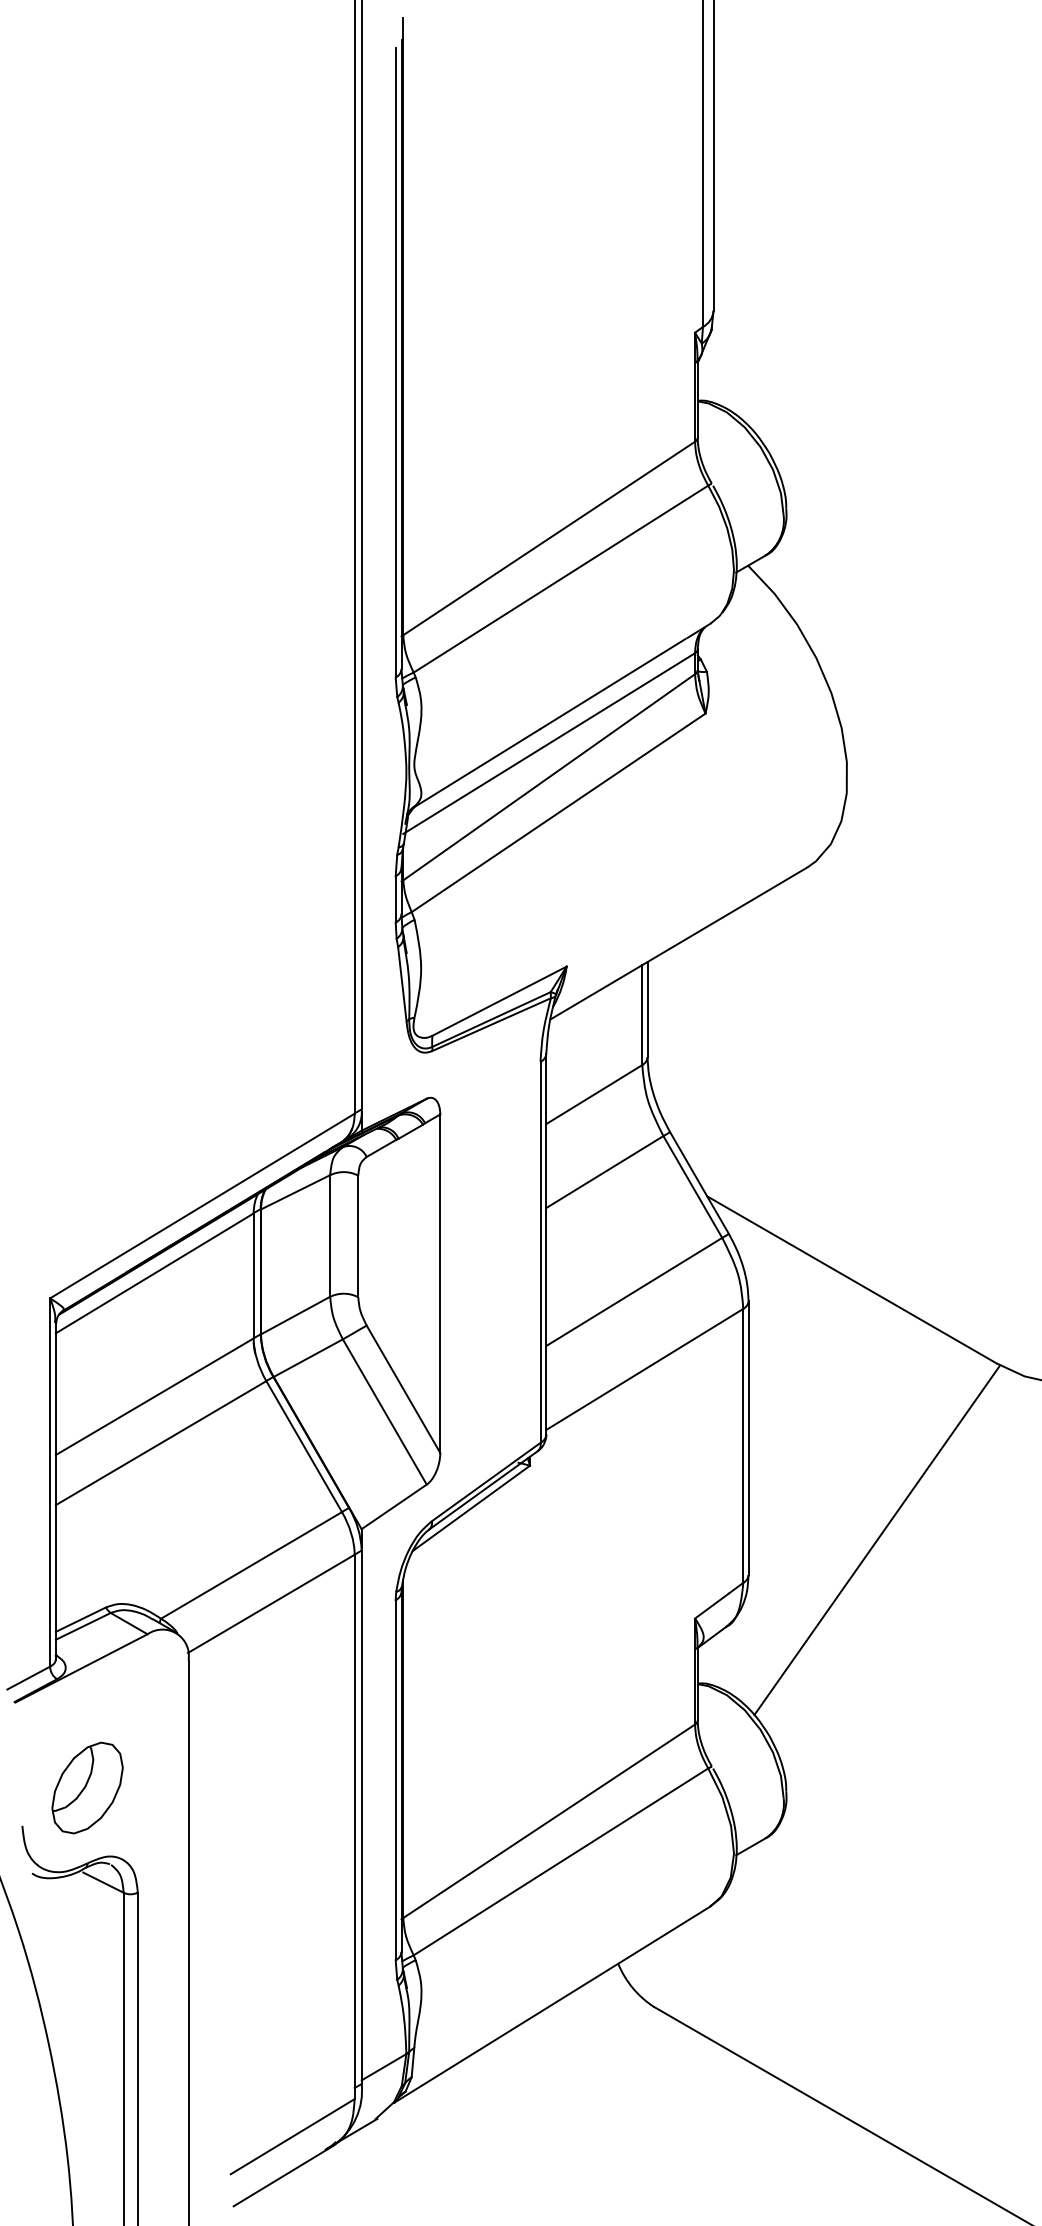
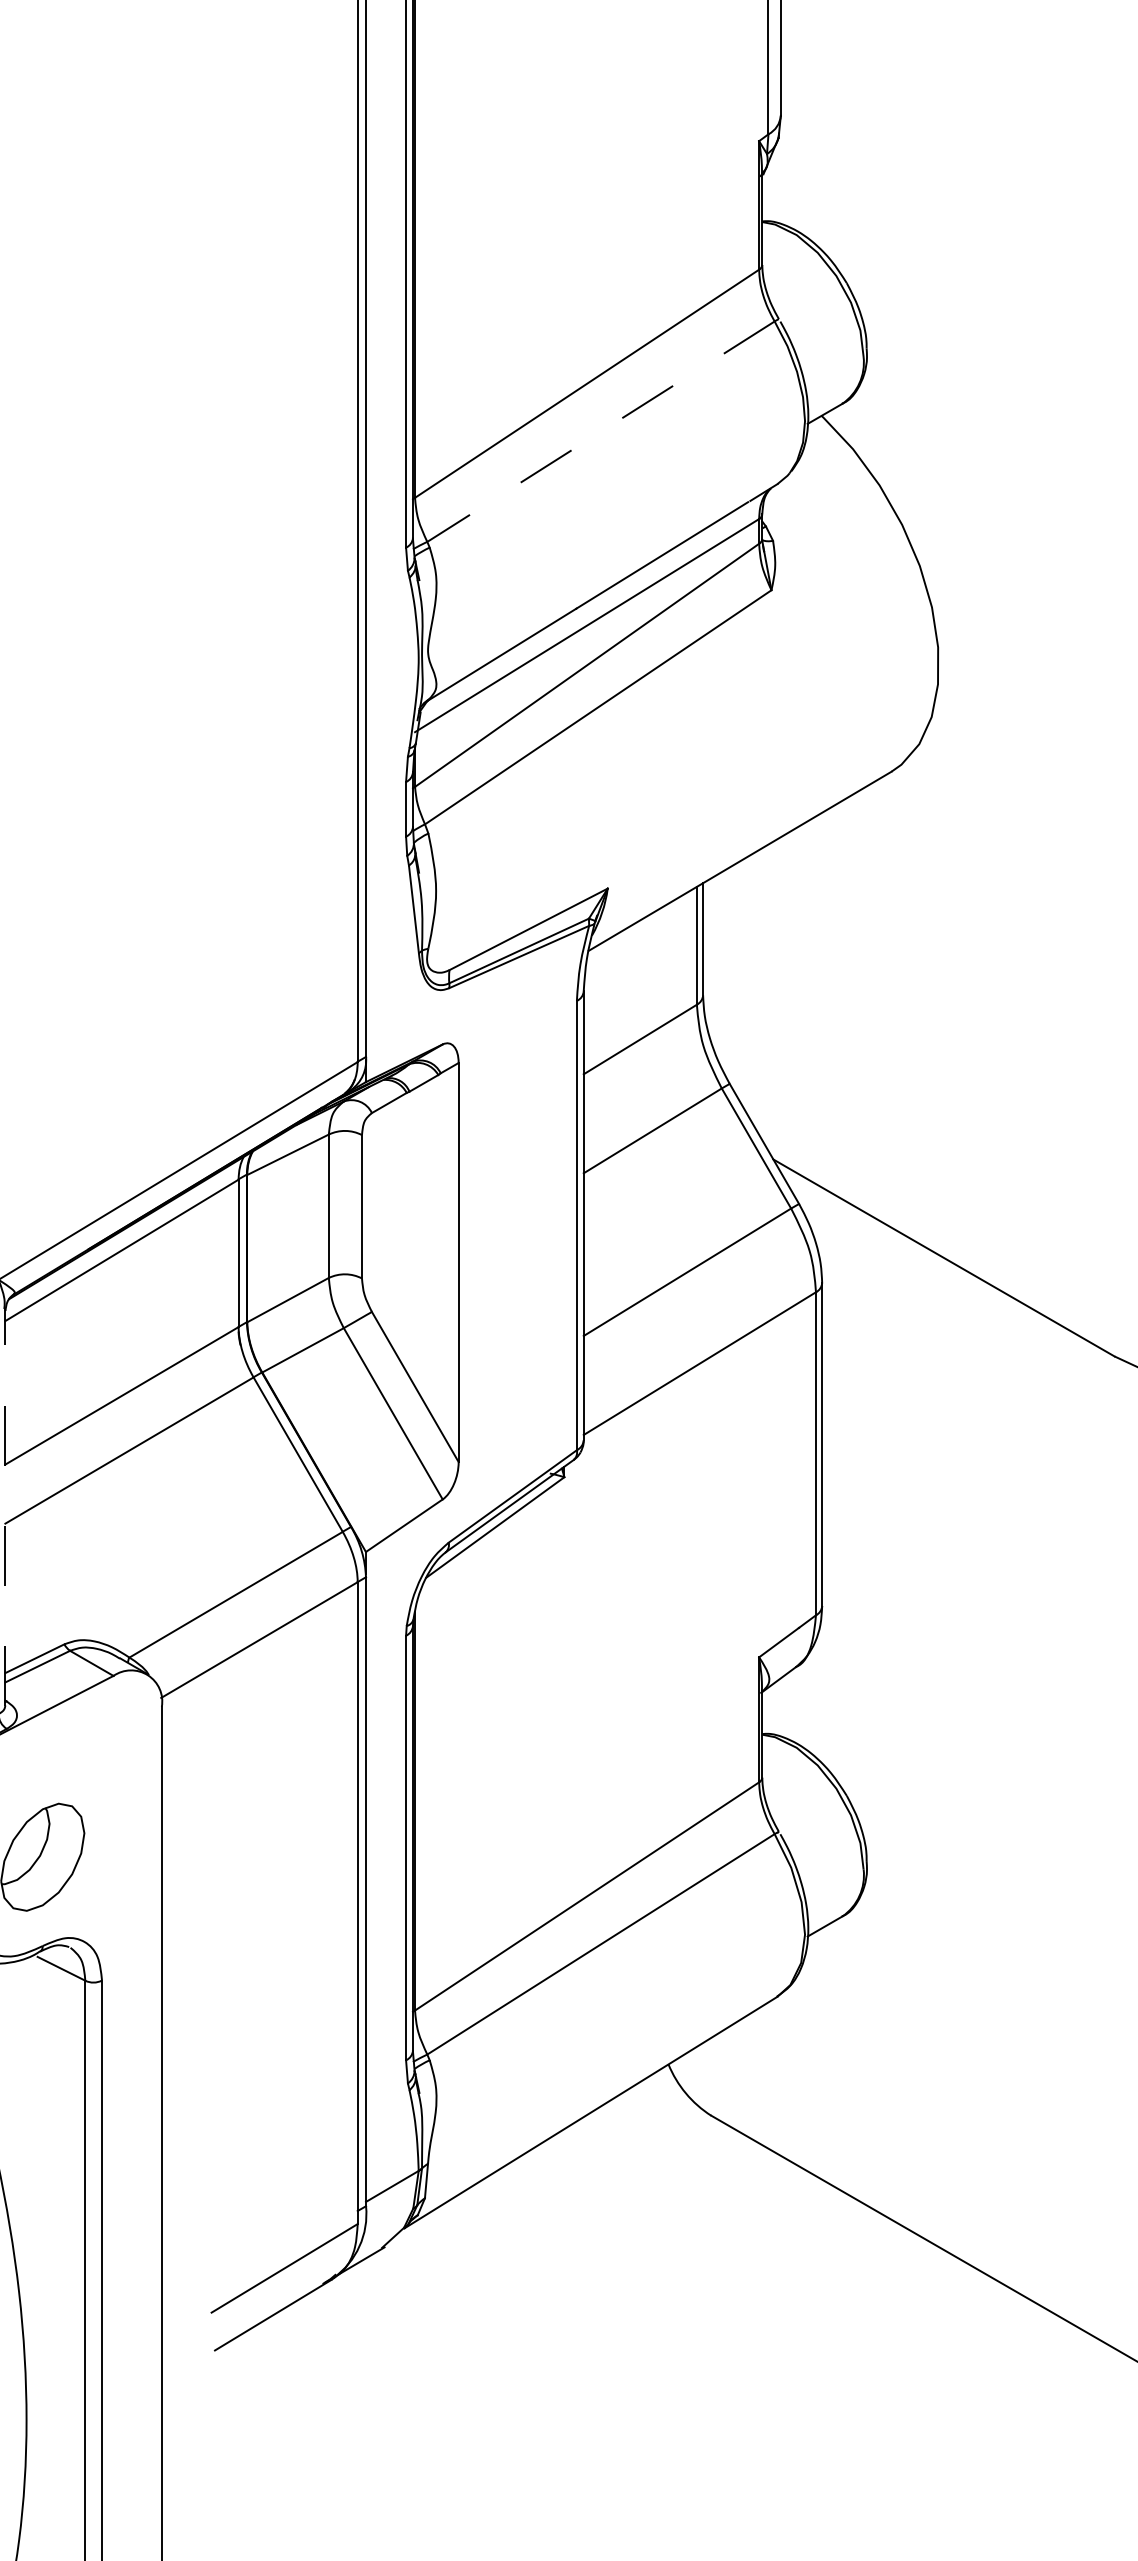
line: (560, 579) -> (600, 432), solid -> dashed
line: (55, 1491) -> (4, 1507), solid -> dashed
line: (877, 1539) -> (974, 1564), removed

